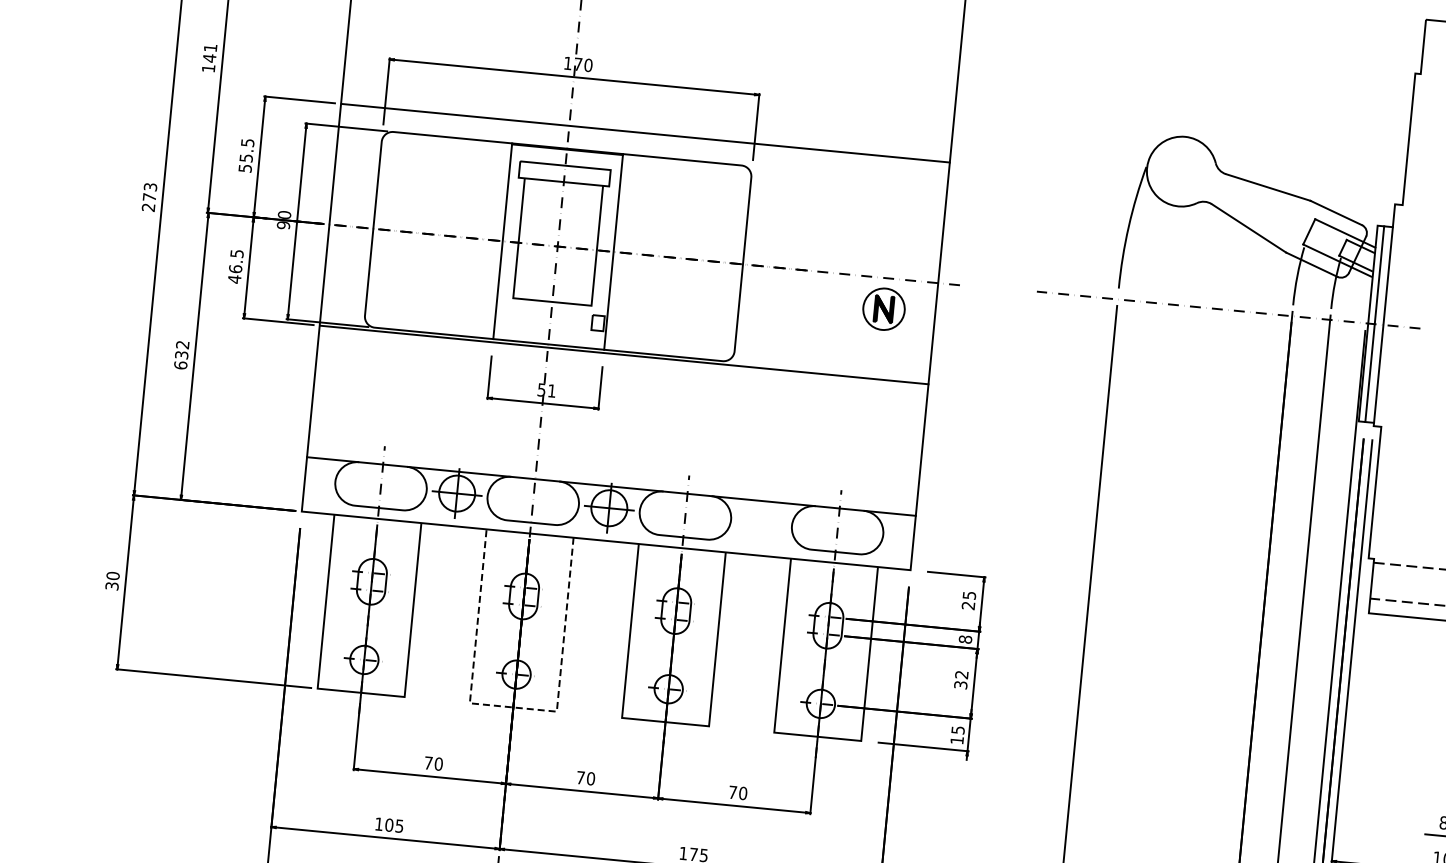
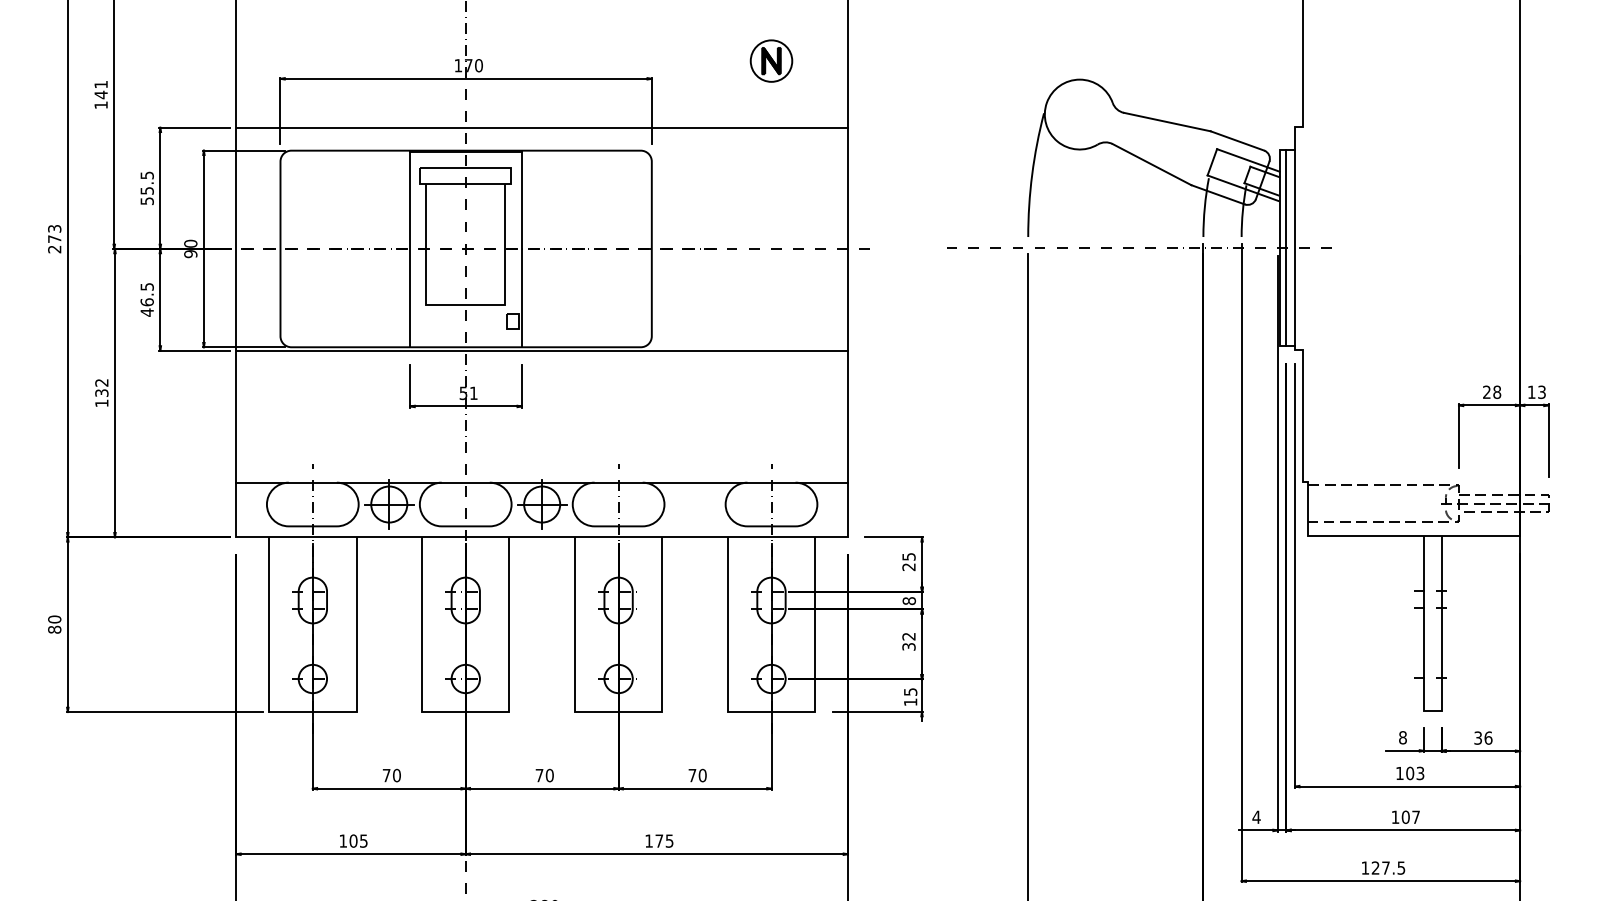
part: (884, 308) -> (771, 60), moved
text: (180, 365) -> (101, 403), 632 -> 132
text: (111, 585) -> (54, 629), 30 -> 80
line: (513, 707) -> (465, 712), dashed -> solid

